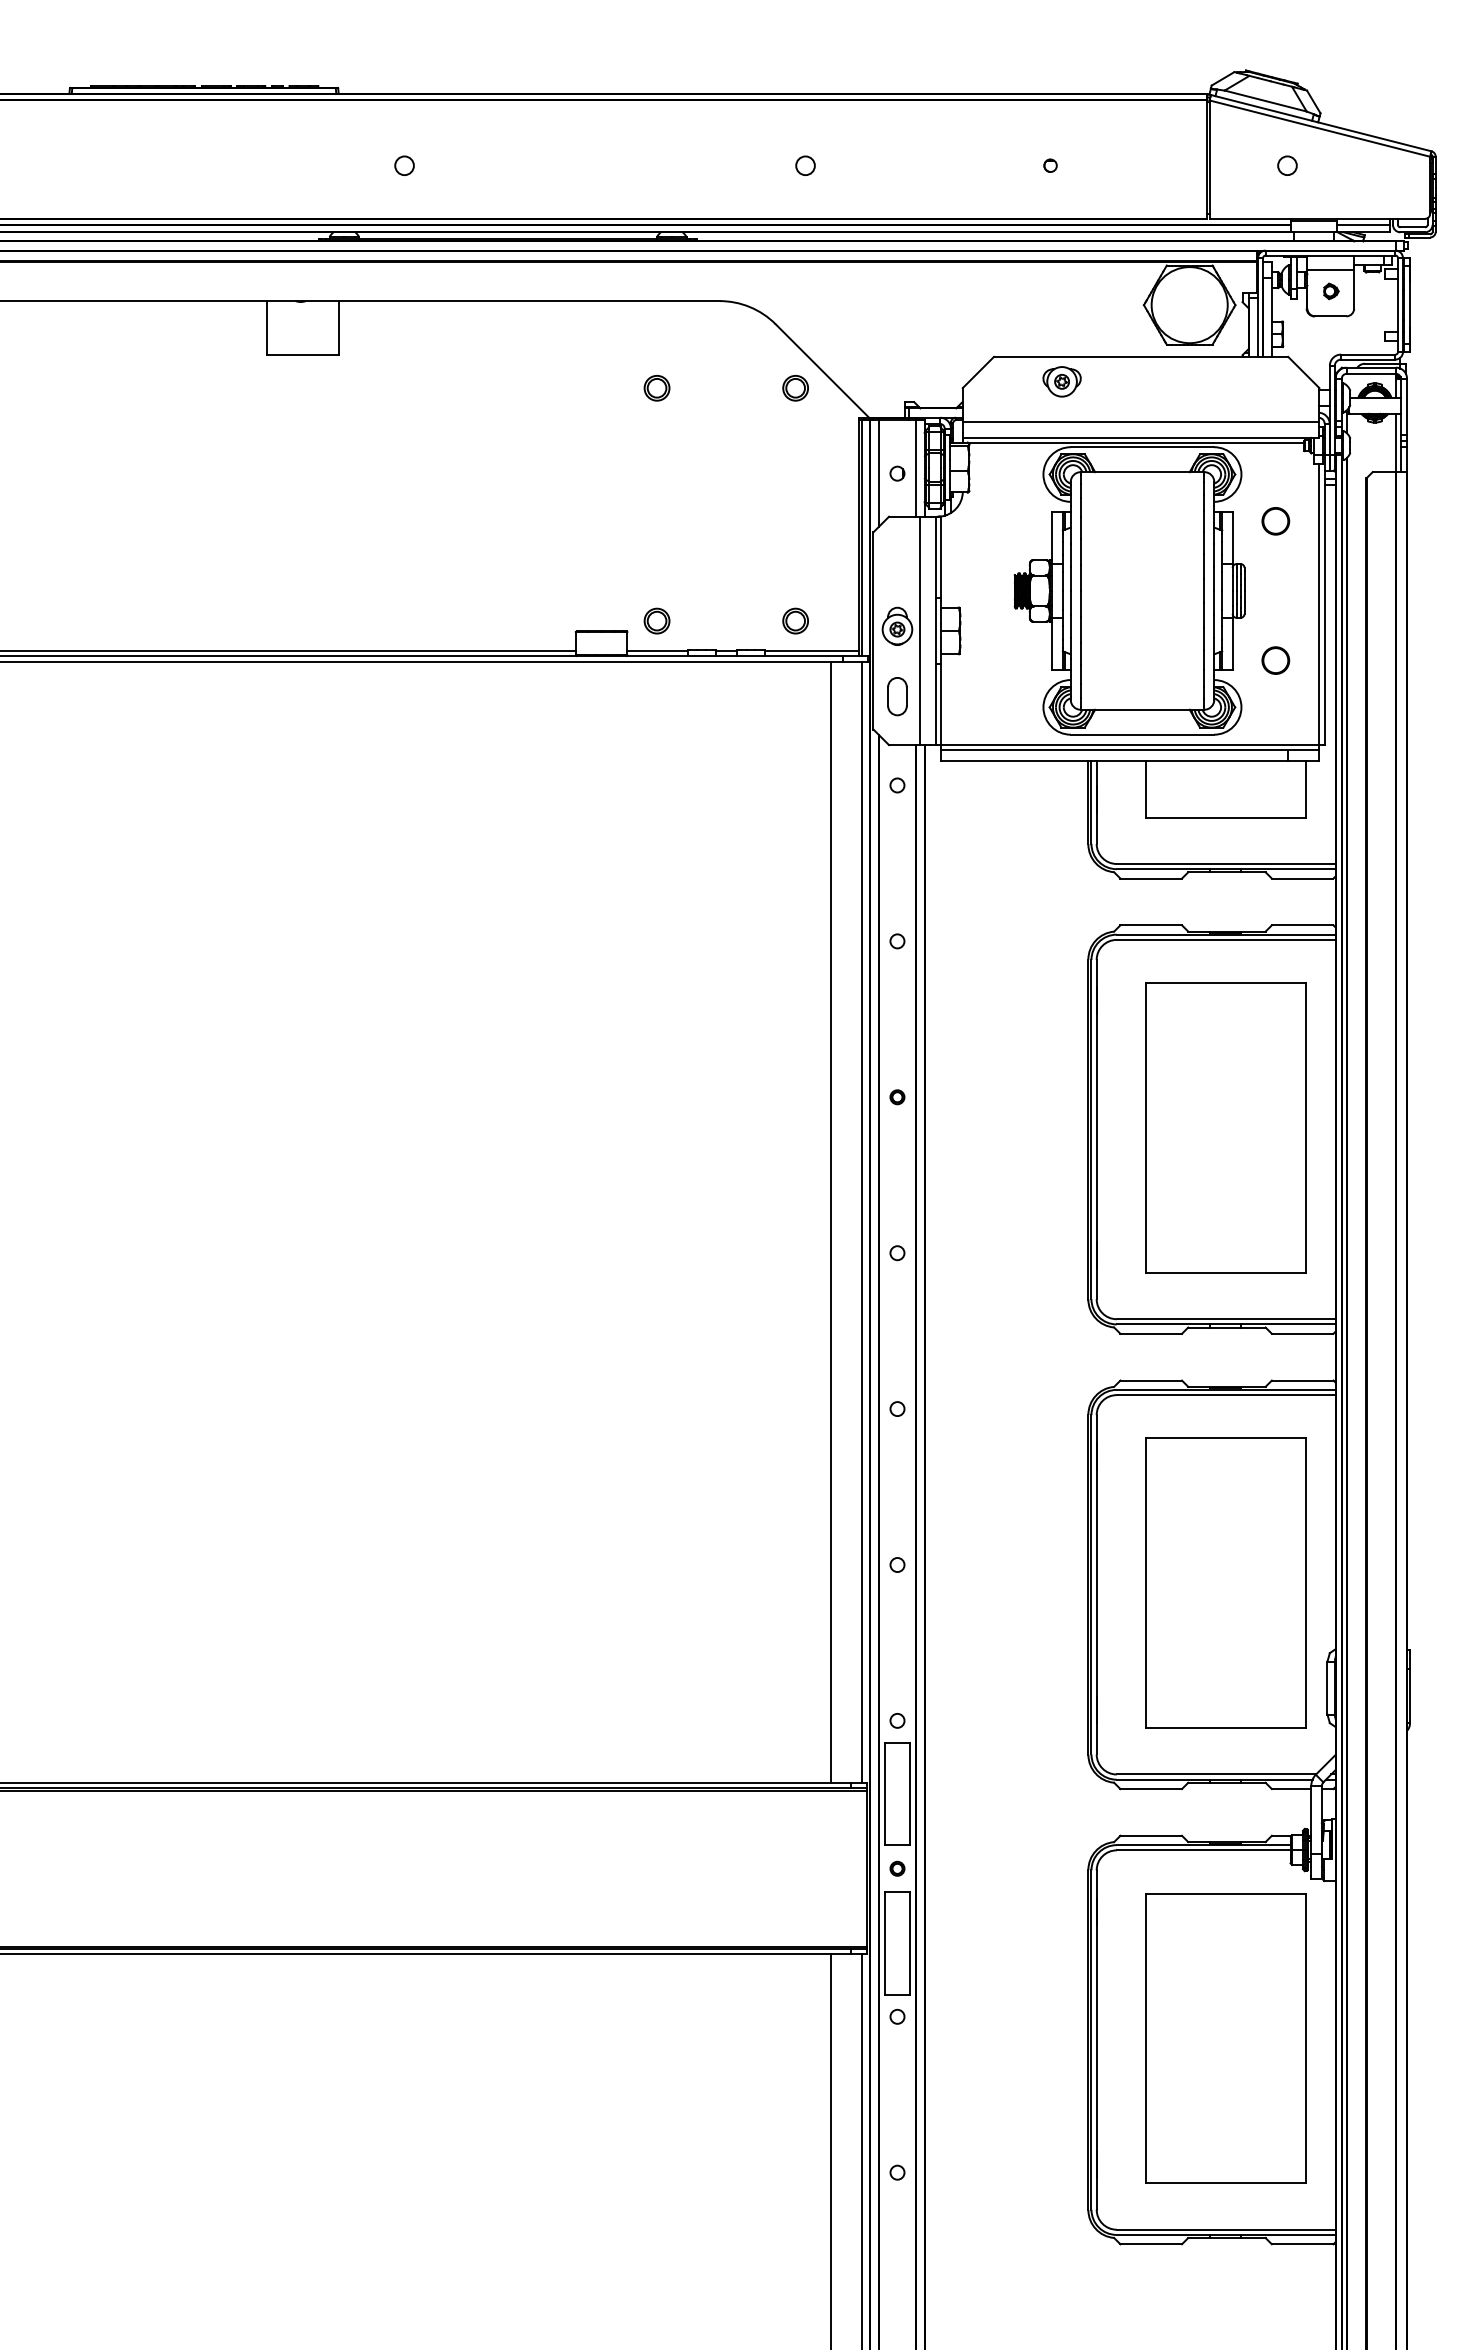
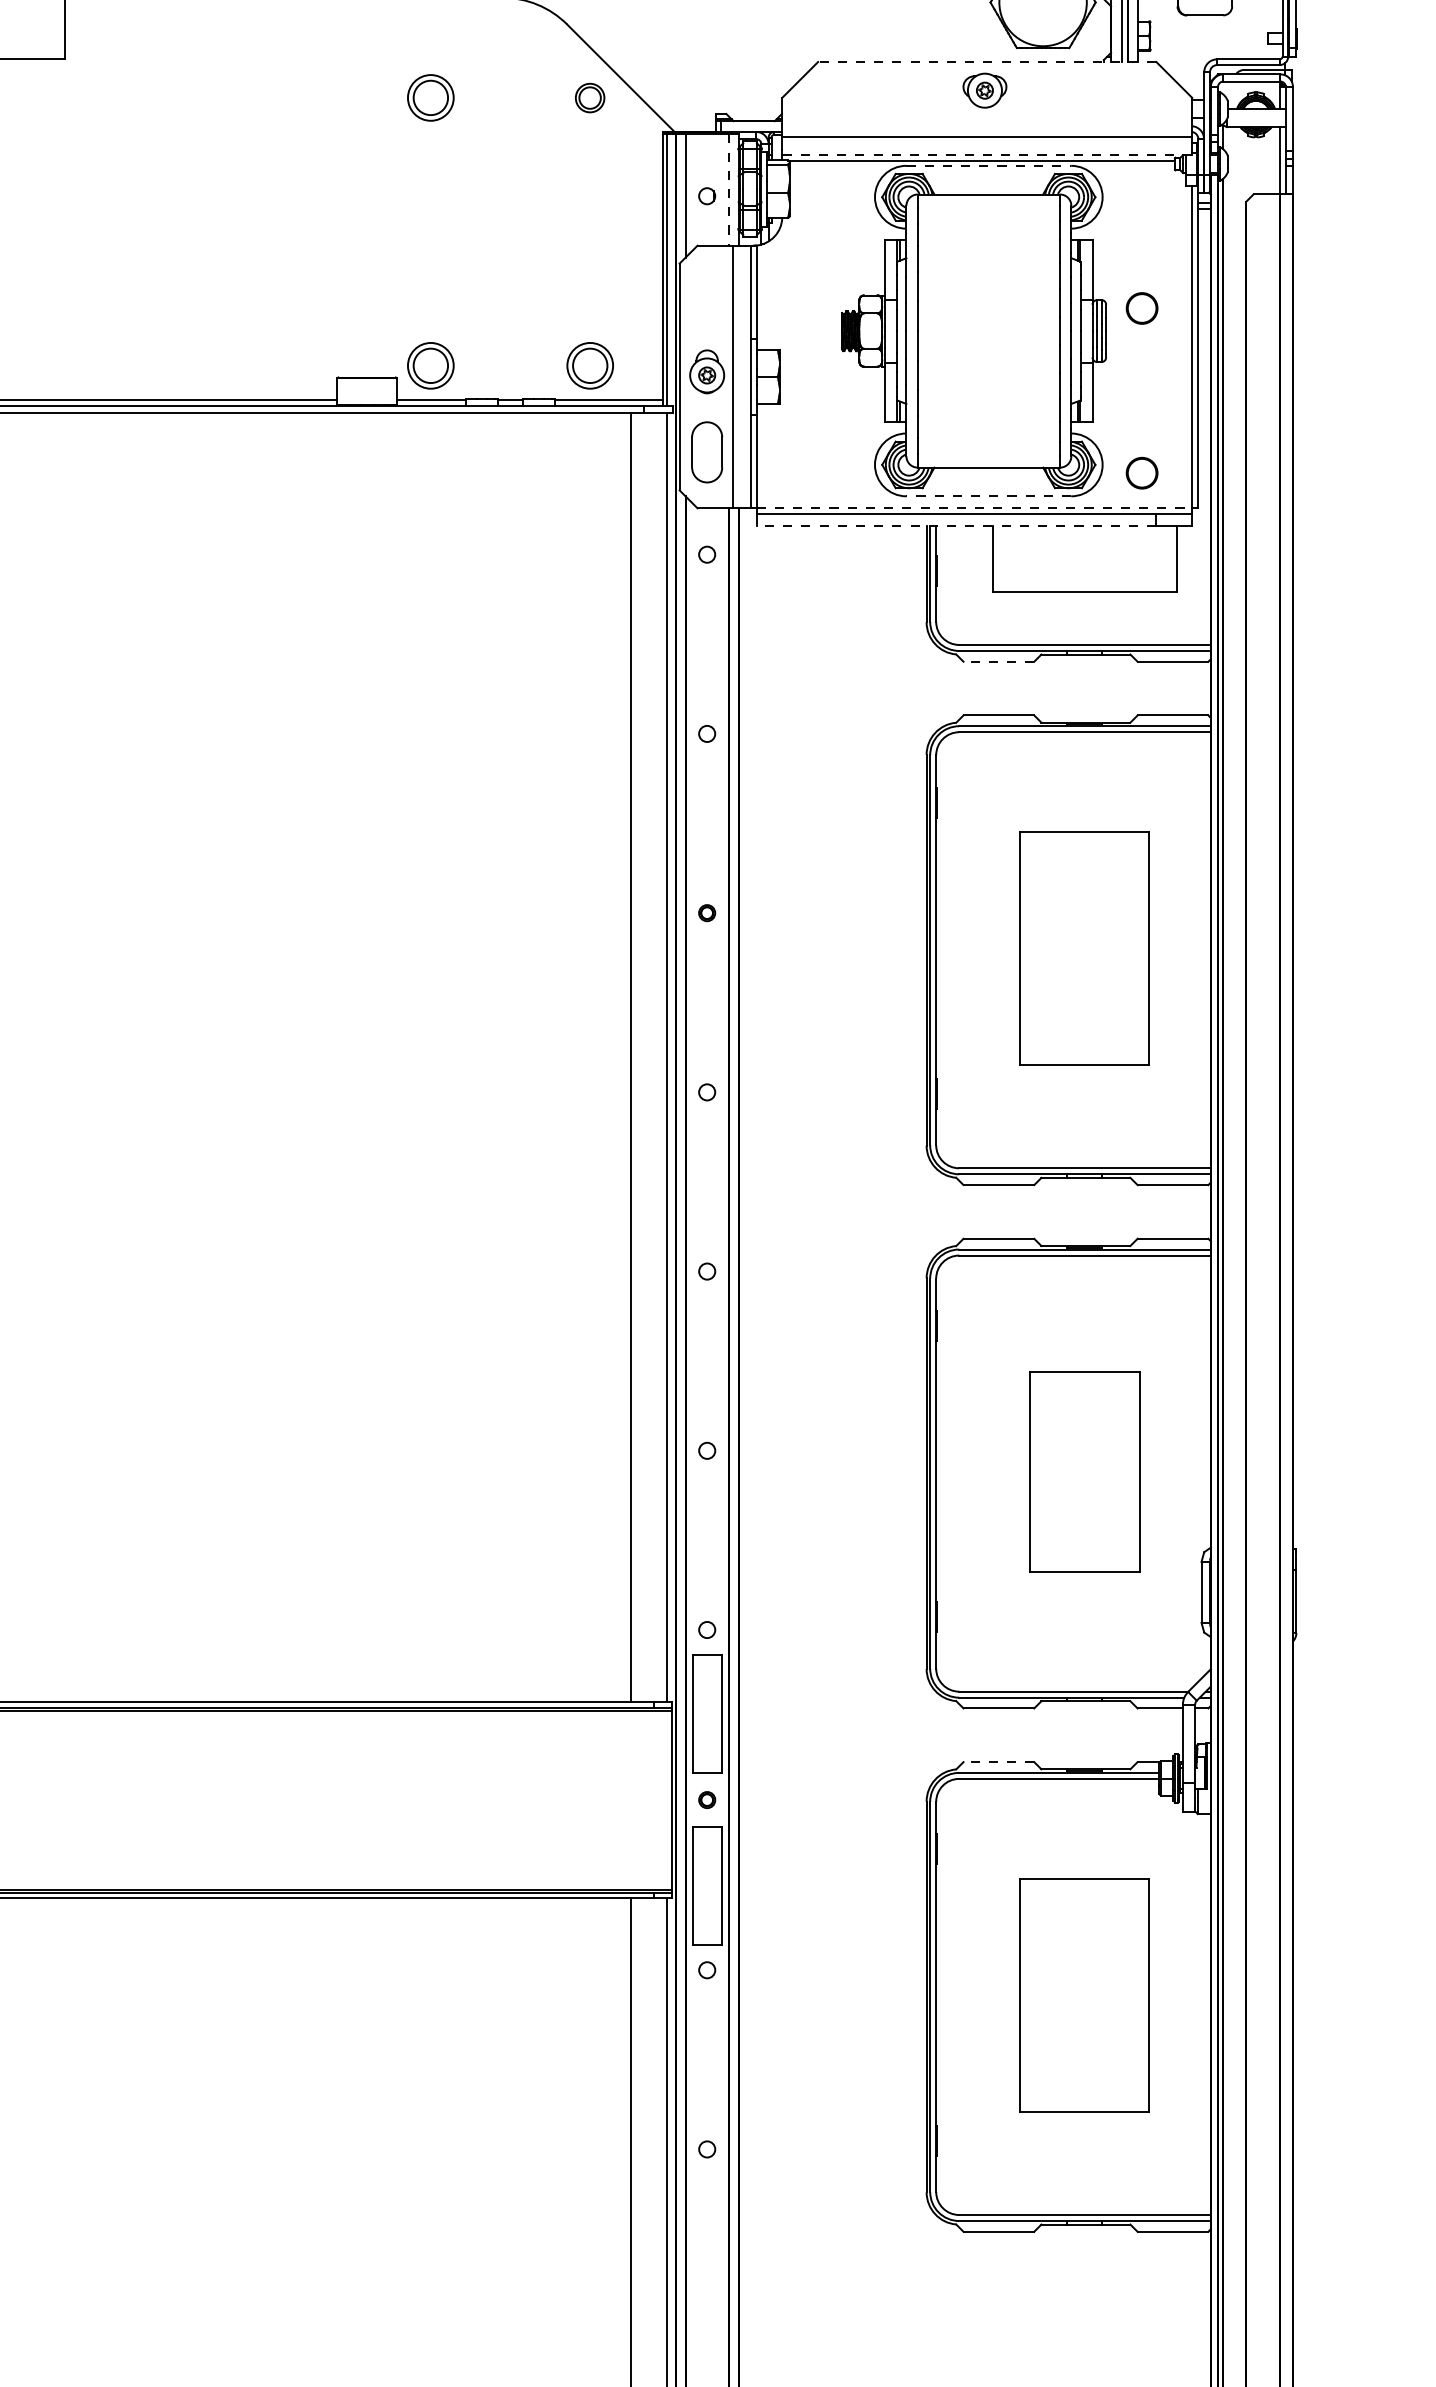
line: (1140, 356) -> (986, 61), solid -> dashed
part: (1061, 381) -> (984, 90), moved
part: (656, 388) -> (430, 98), size x1.6
line: (1140, 437) -> (986, 154), solid -> dashed
line: (1142, 447) -> (988, 166), solid -> dashed
line: (916, 468) -> (729, 190), solid -> dashed
part: (1275, 521) -> (1141, 308), moved
part: (656, 620) -> (430, 365), size x1.6
part: (795, 620) -> (589, 365), size x1.6
part: (1275, 660) -> (1141, 473), moved
part: (897, 696) -> (707, 452), size x1.4
line: (1142, 734) -> (988, 496), solid -> dashed
line: (1130, 745) -> (975, 508), solid -> dashed
line: (1114, 760) -> (956, 525), solid -> dashed
line: (1151, 878) -> (999, 661), solid -> dashed
part: (1225, 1127) -> (1084, 947), size x0.7
part: (1225, 1582) -> (1084, 1470), size x0.6
line: (1151, 1835) -> (999, 1761), solid -> dashed
part: (1225, 2038) -> (1084, 1995), size x0.7

